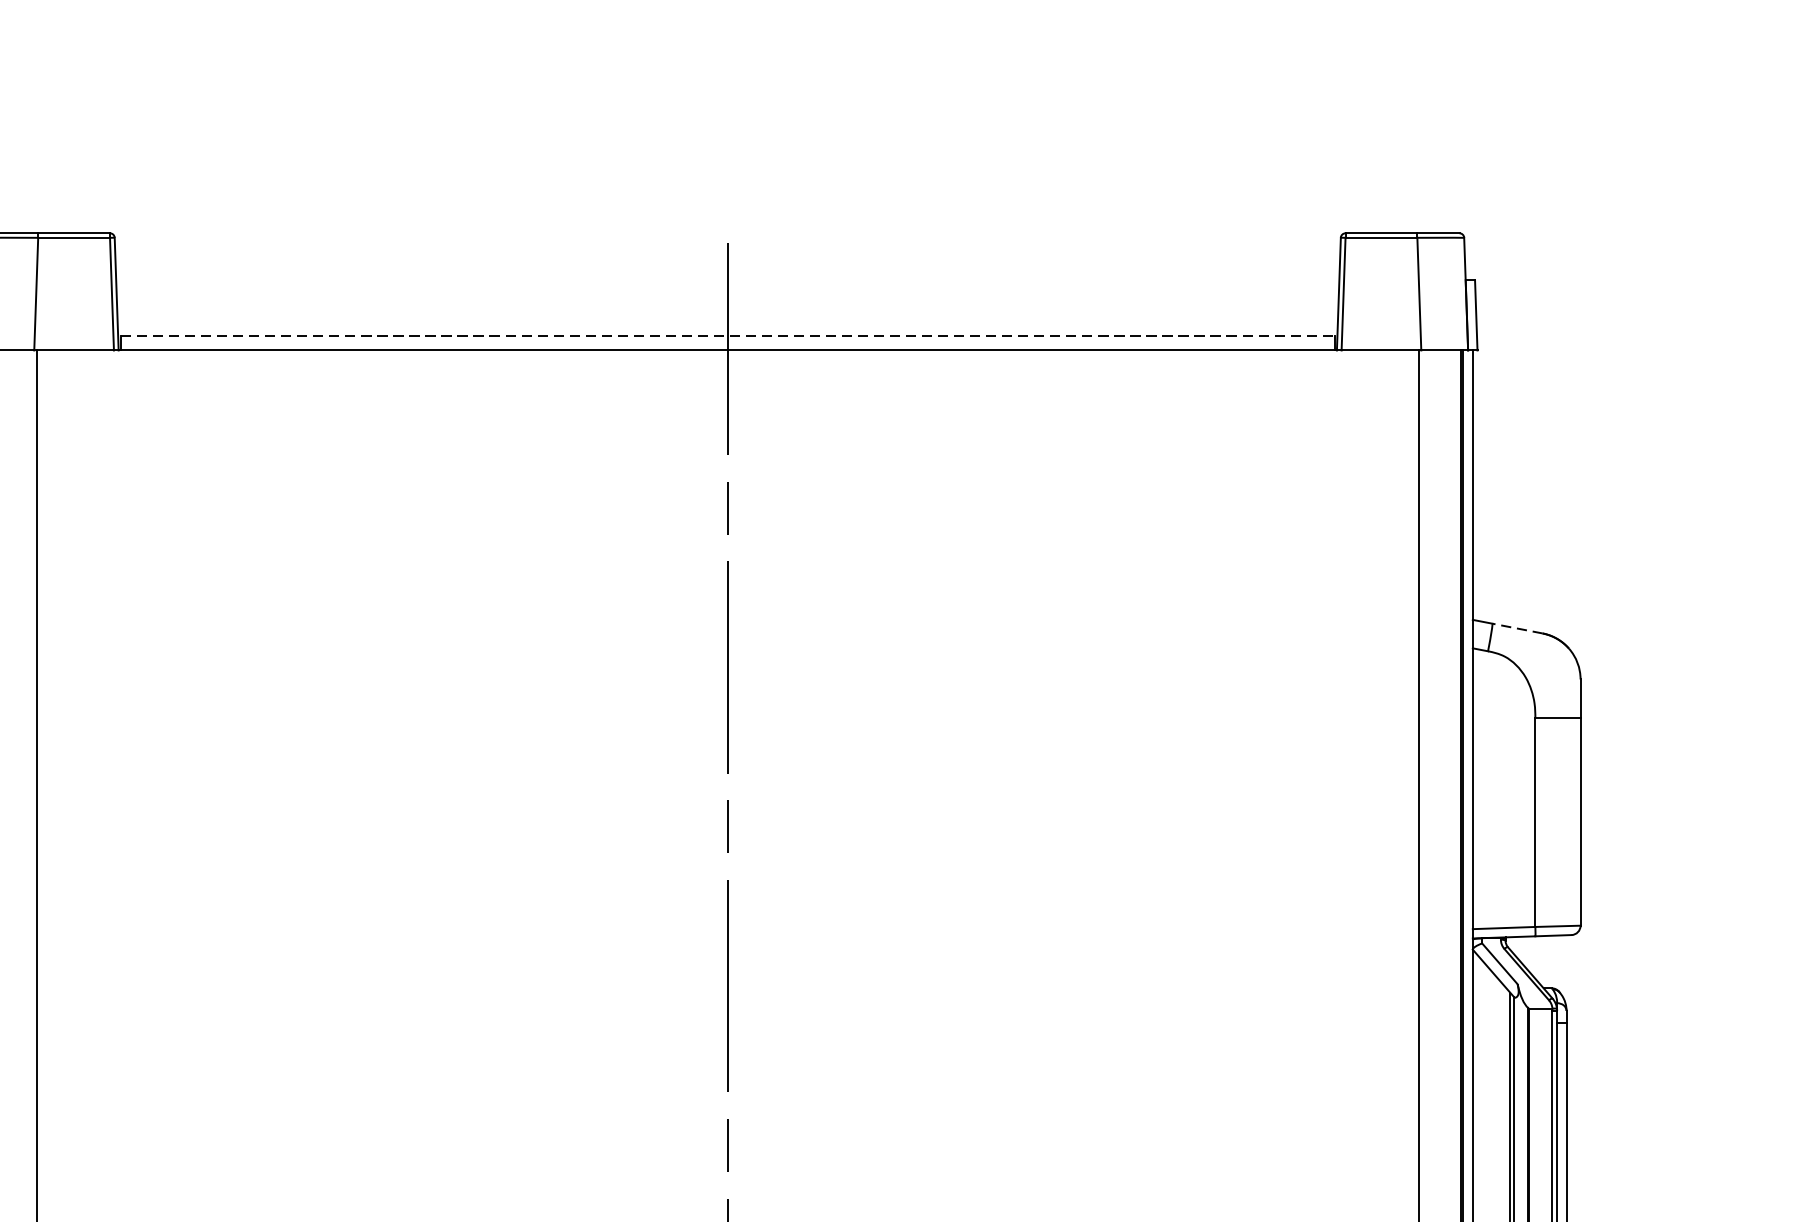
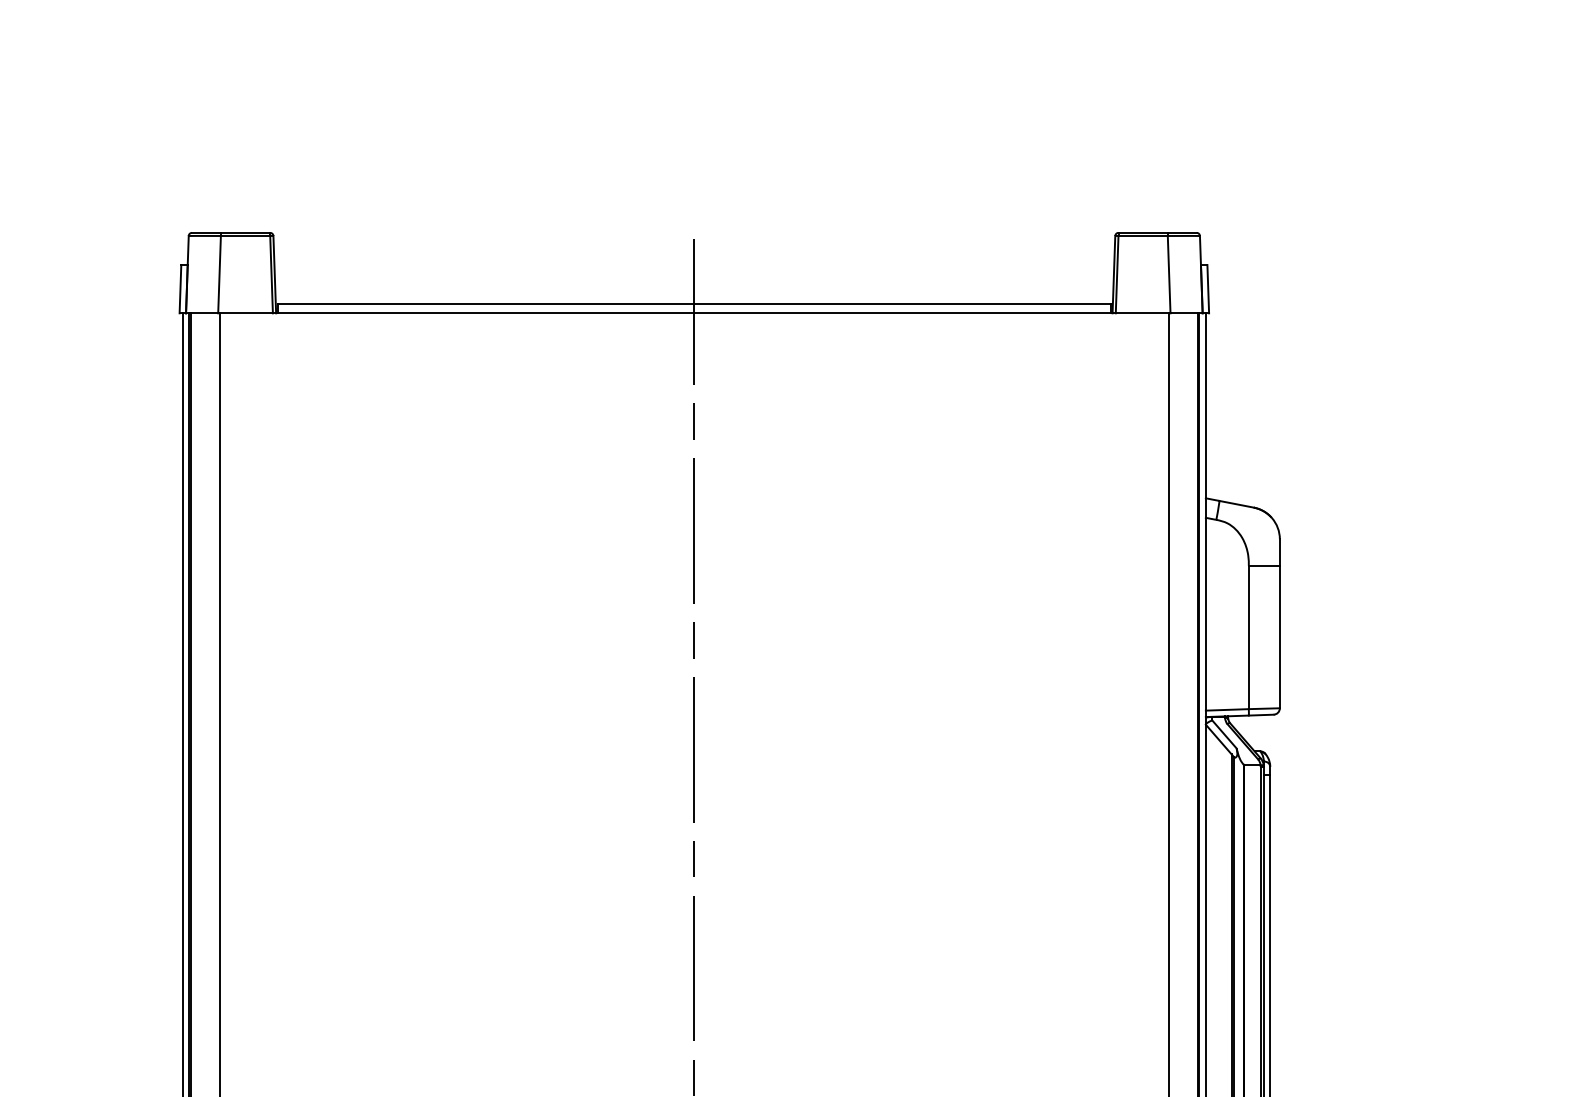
line: (727, 336) -> (694, 303), dashed -> solid
line: (1517, 628) -> (1236, 504), dashed -> solid

